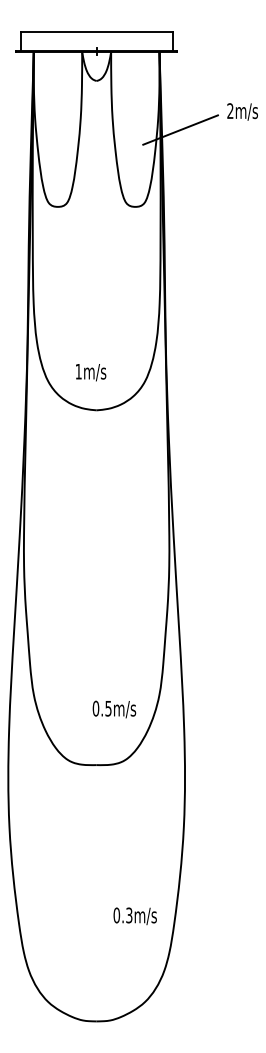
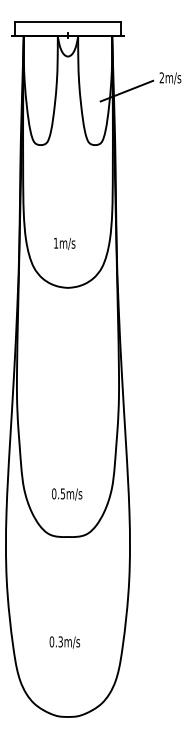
text: (91, 372) -> (65, 243), moved
text: (114, 709) -> (67, 494), moved
text: (134, 916) -> (64, 642), moved

